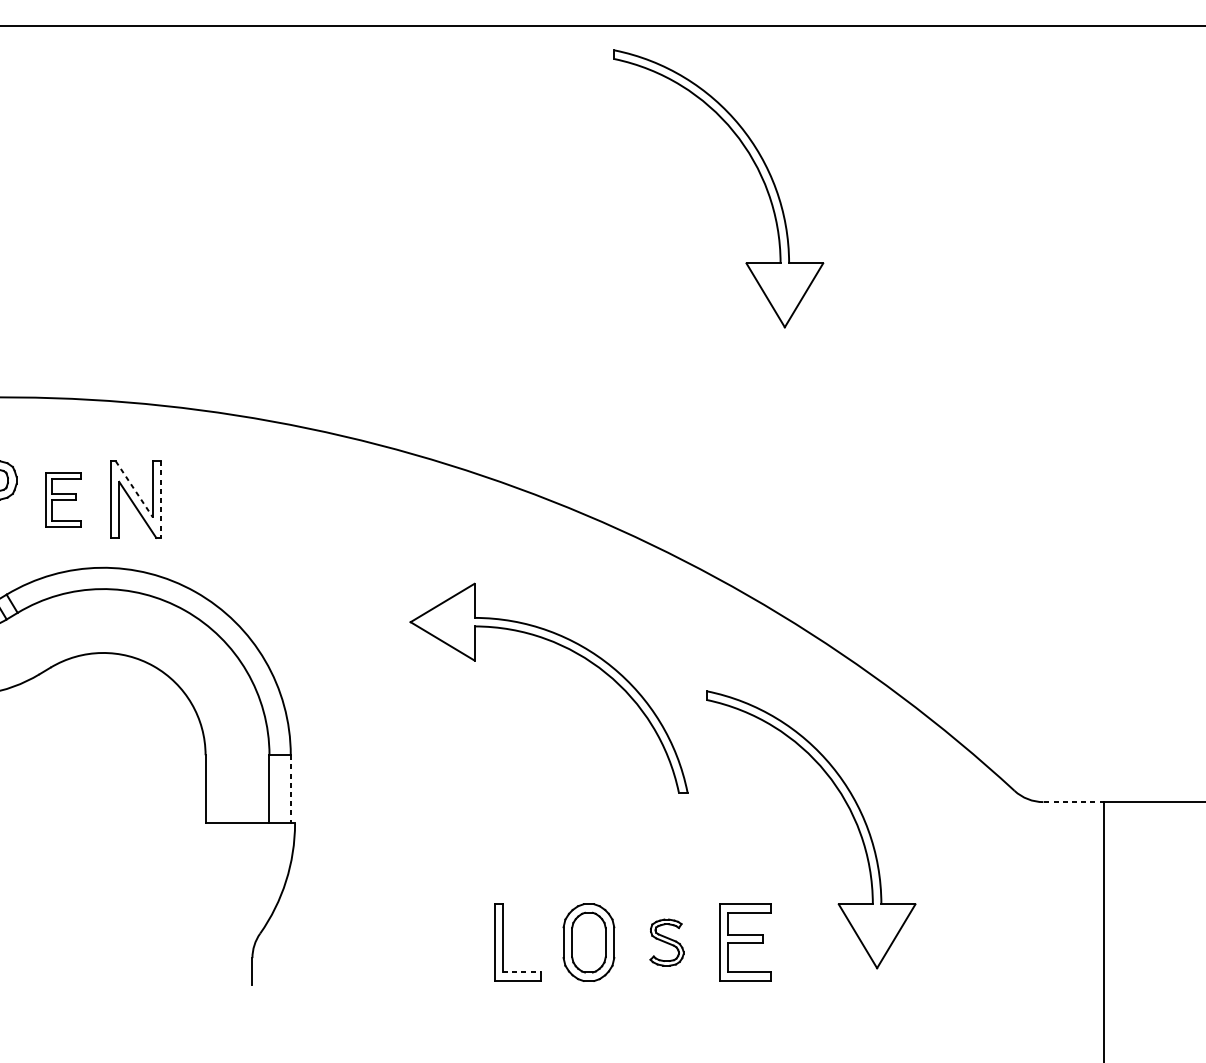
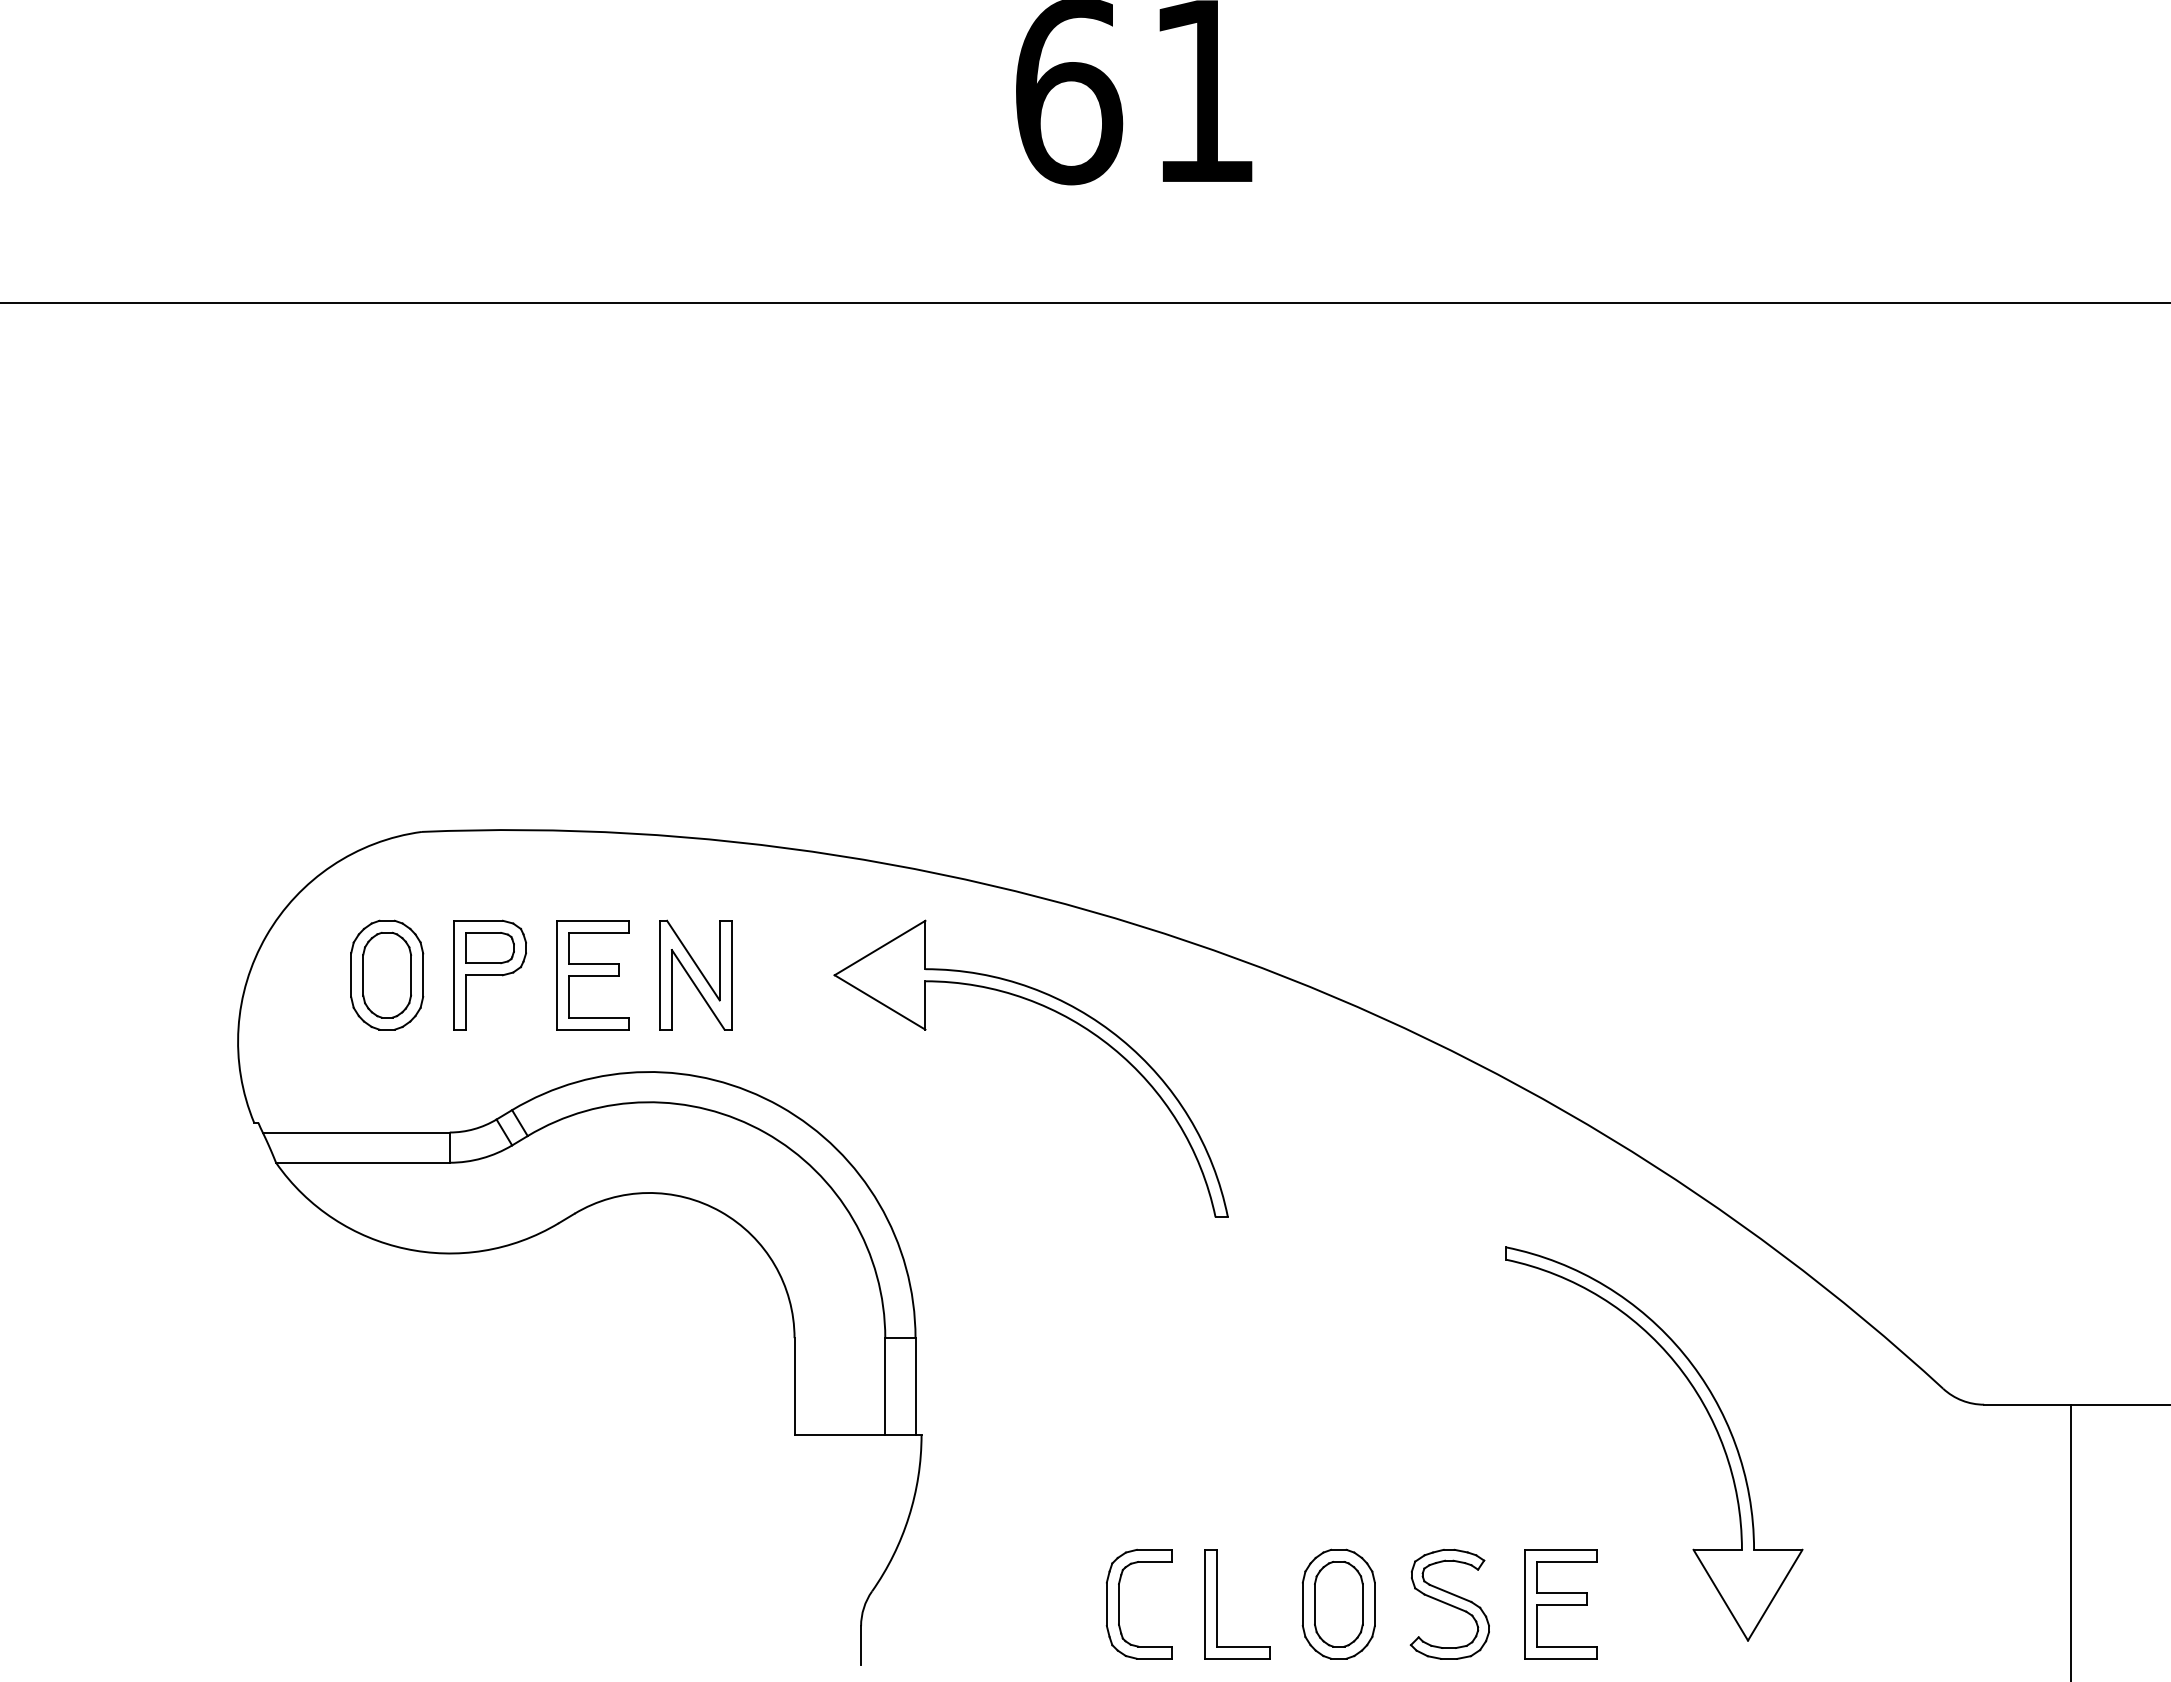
part: (757, 168) -> (1577, 505), removed
line: (134, 489) -> (693, 960), dashed -> solid
part: (63, 499) -> (592, 975), size x1.43
line: (161, 499) -> (731, 975), dashed -> solid
part: (567, 649) -> (1057, 1013), moved
line: (290, 789) -> (915, 1387), dashed -> solid
line: (1073, 801) -> (2026, 1404), dashed -> solid
part: (434, 942) -> (1119, 1603), added
part: (666, 942) -> (1449, 1603), size x1.67
line: (521, 972) -> (1243, 1646), dashed -> solid

